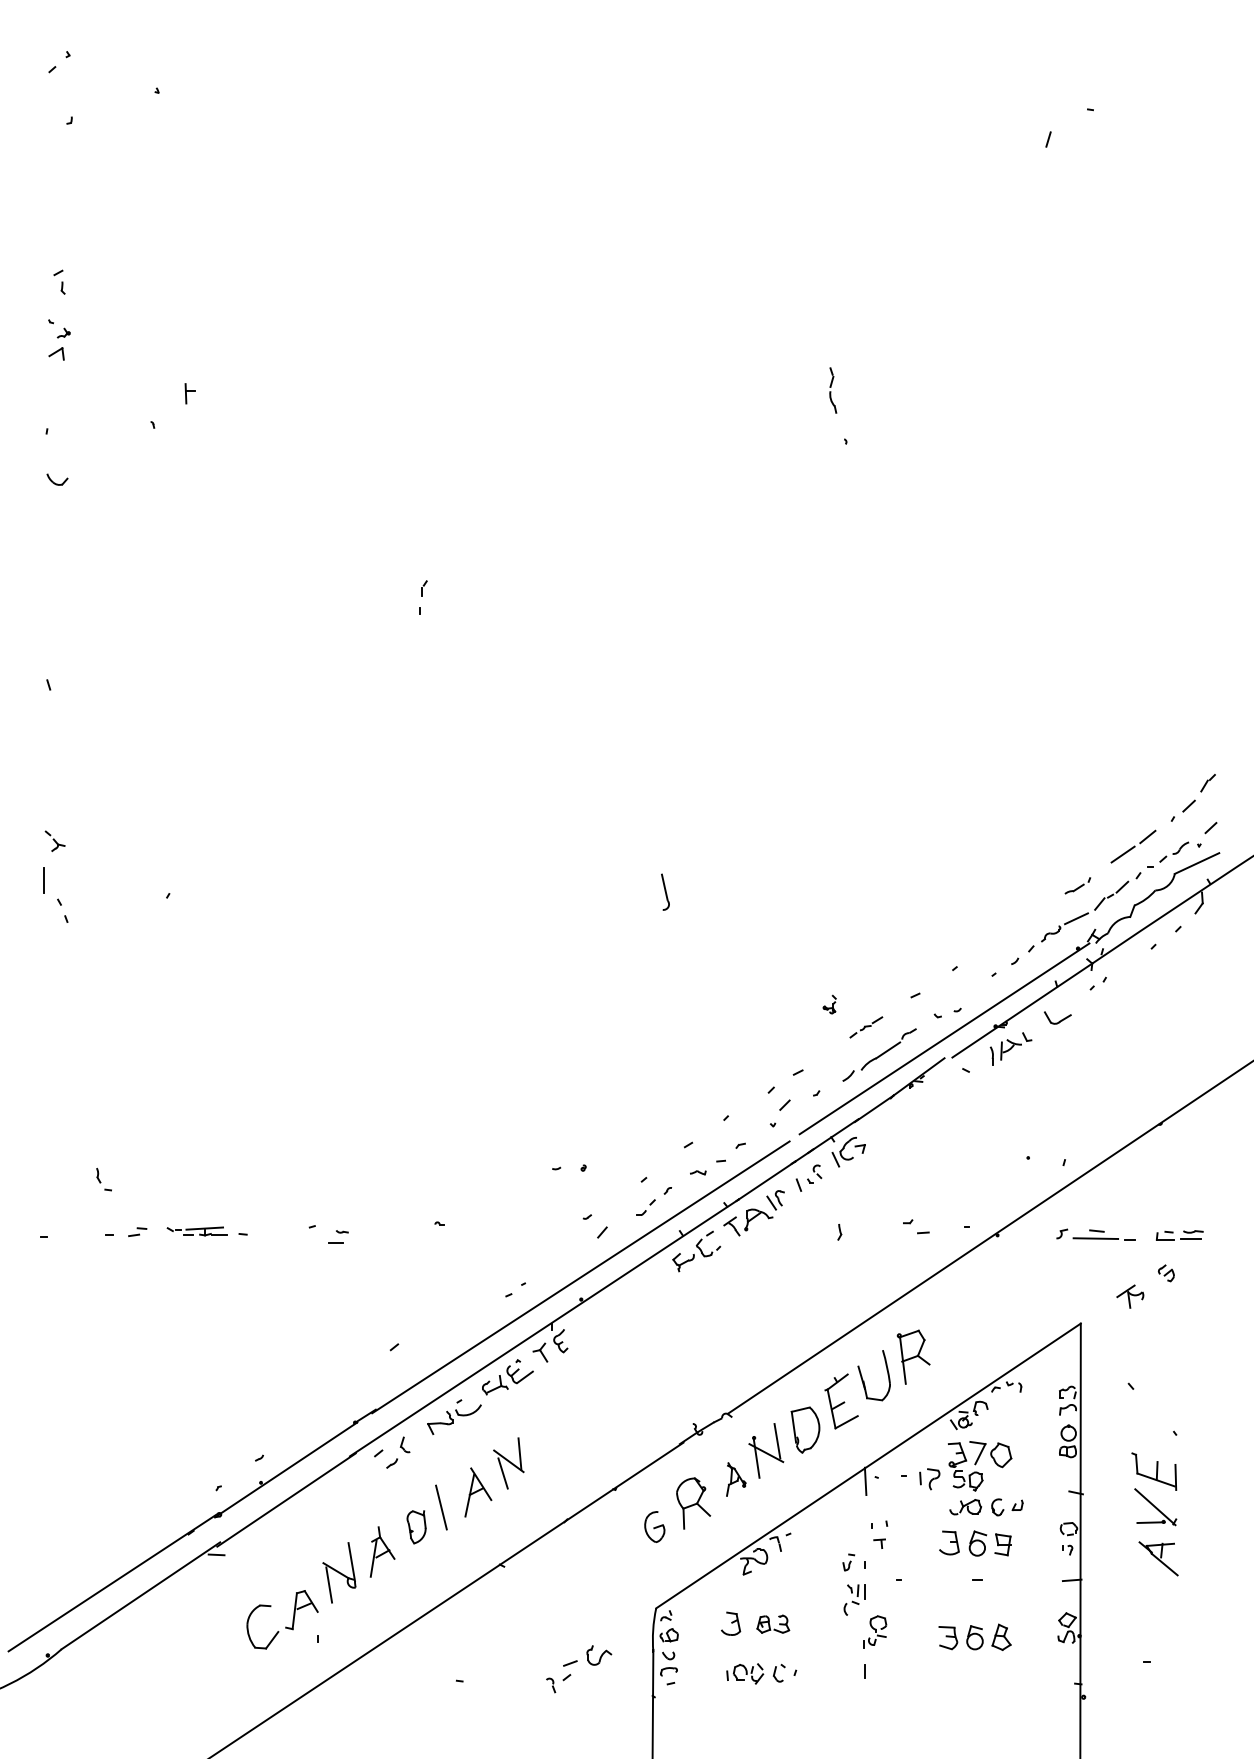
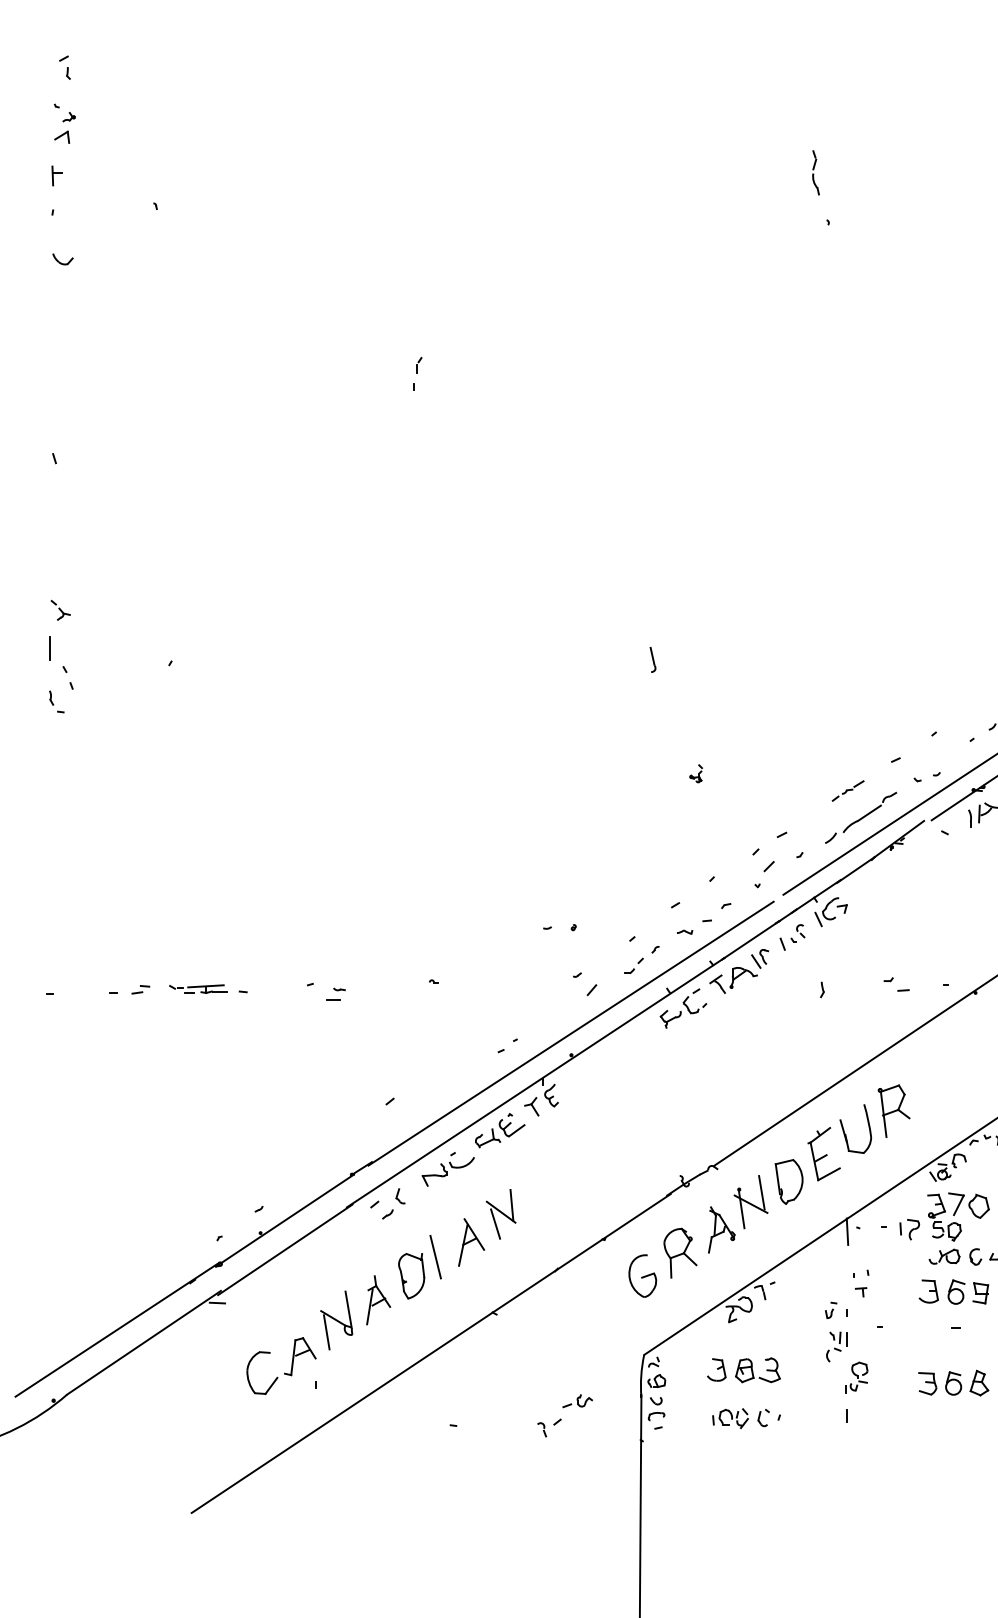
part: (189, 393) -> (56, 175), moved
part: (664, 891) -> (652, 659), size x0.71
part: (829, 1004) -> (695, 773), moved
part: (103, 1179) -> (56, 701), moved
part: (736, 1479) -> (722, 1229), size x1.43
part: (654, 1526) -> (642, 1275), size x1.43
part: (416, 1527) -> (411, 1276), size x1.43
part: (772, 1624) -> (757, 1370), size x1.43
part: (587, 1655) -> (577, 1400), size x0.62

